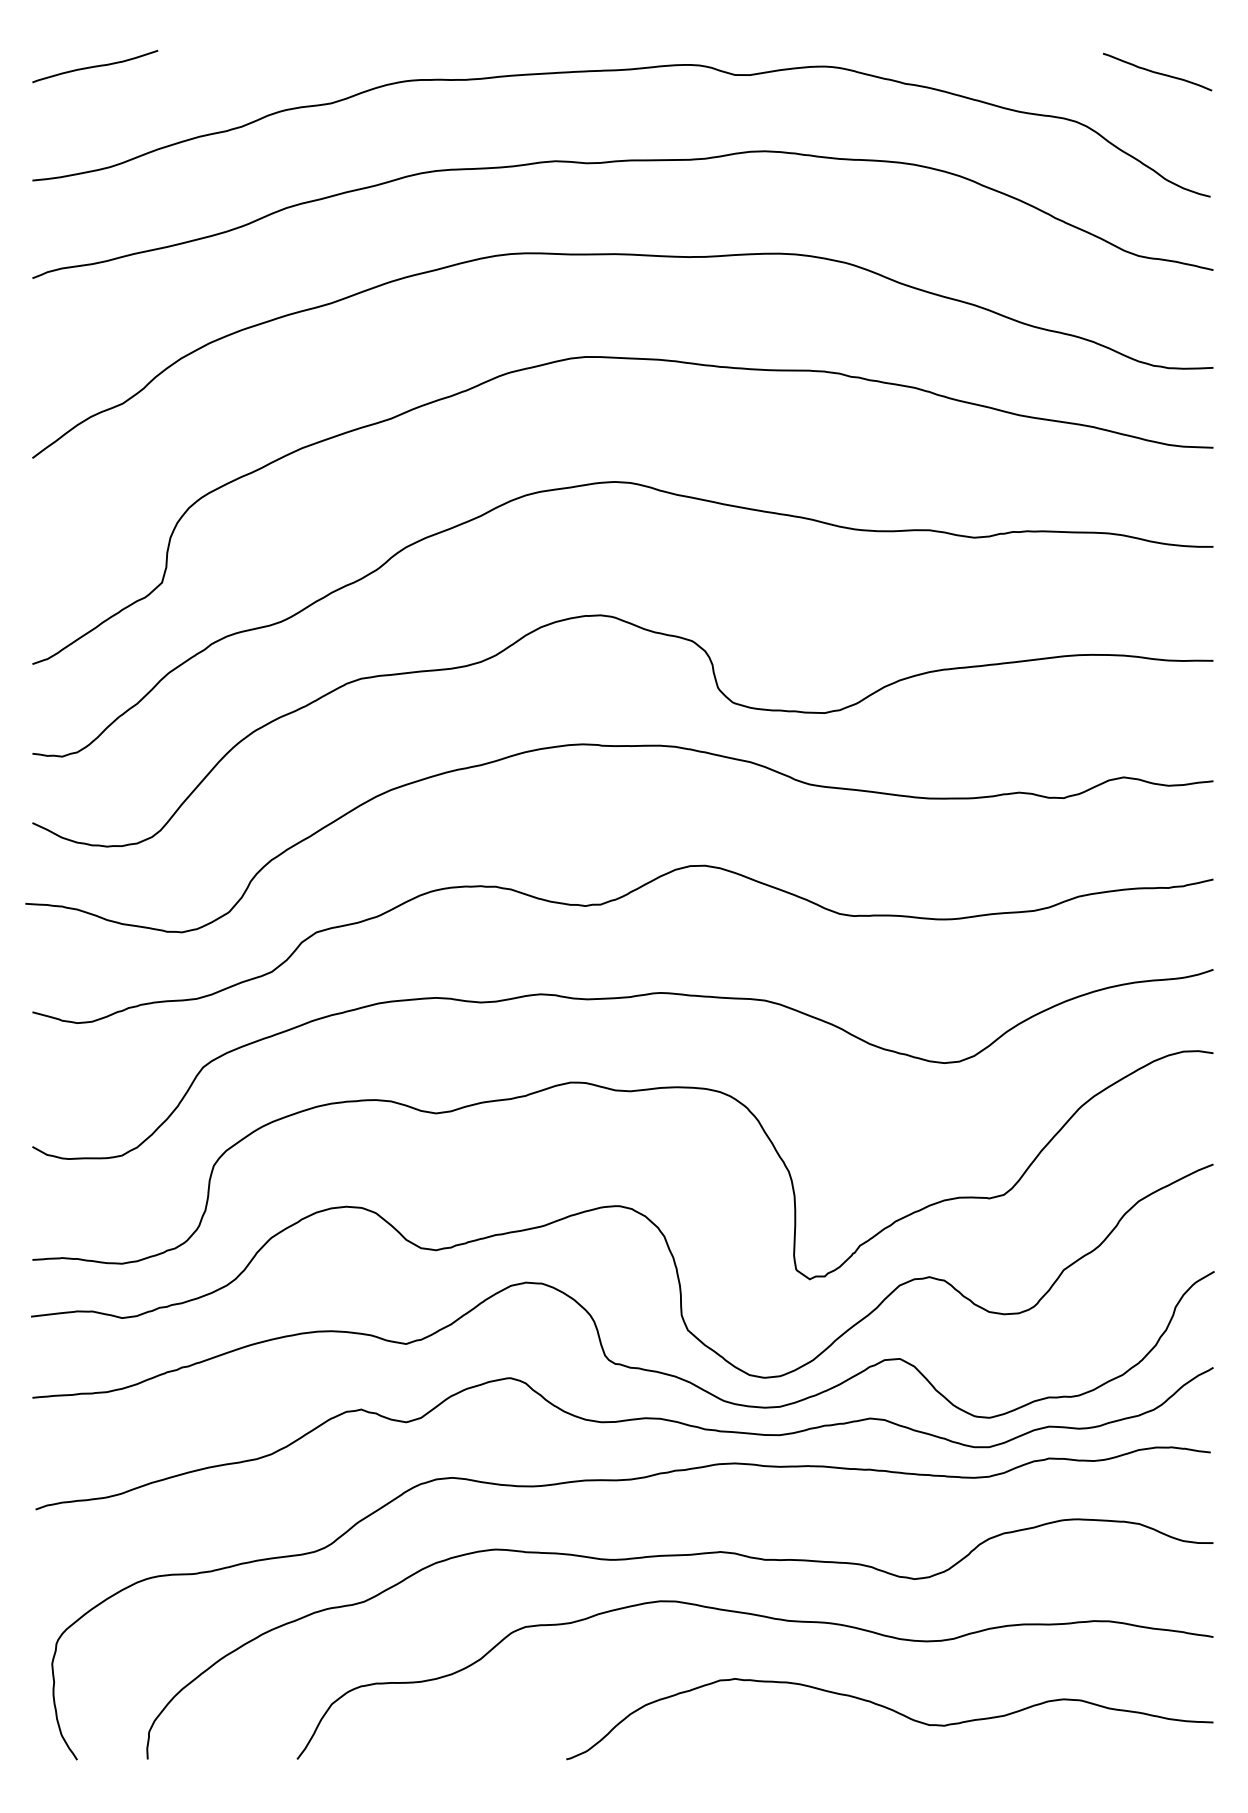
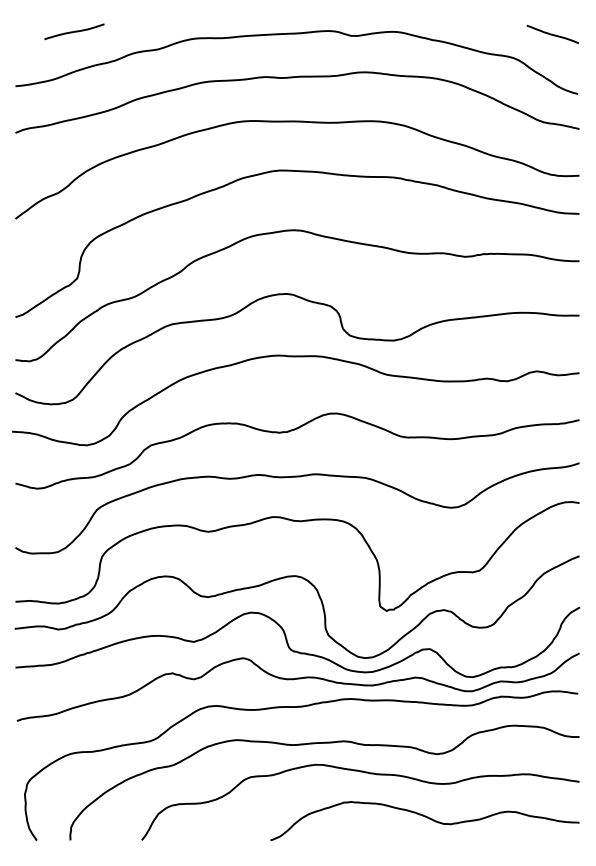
curve: (95, 65) -> (74, 31), moved

